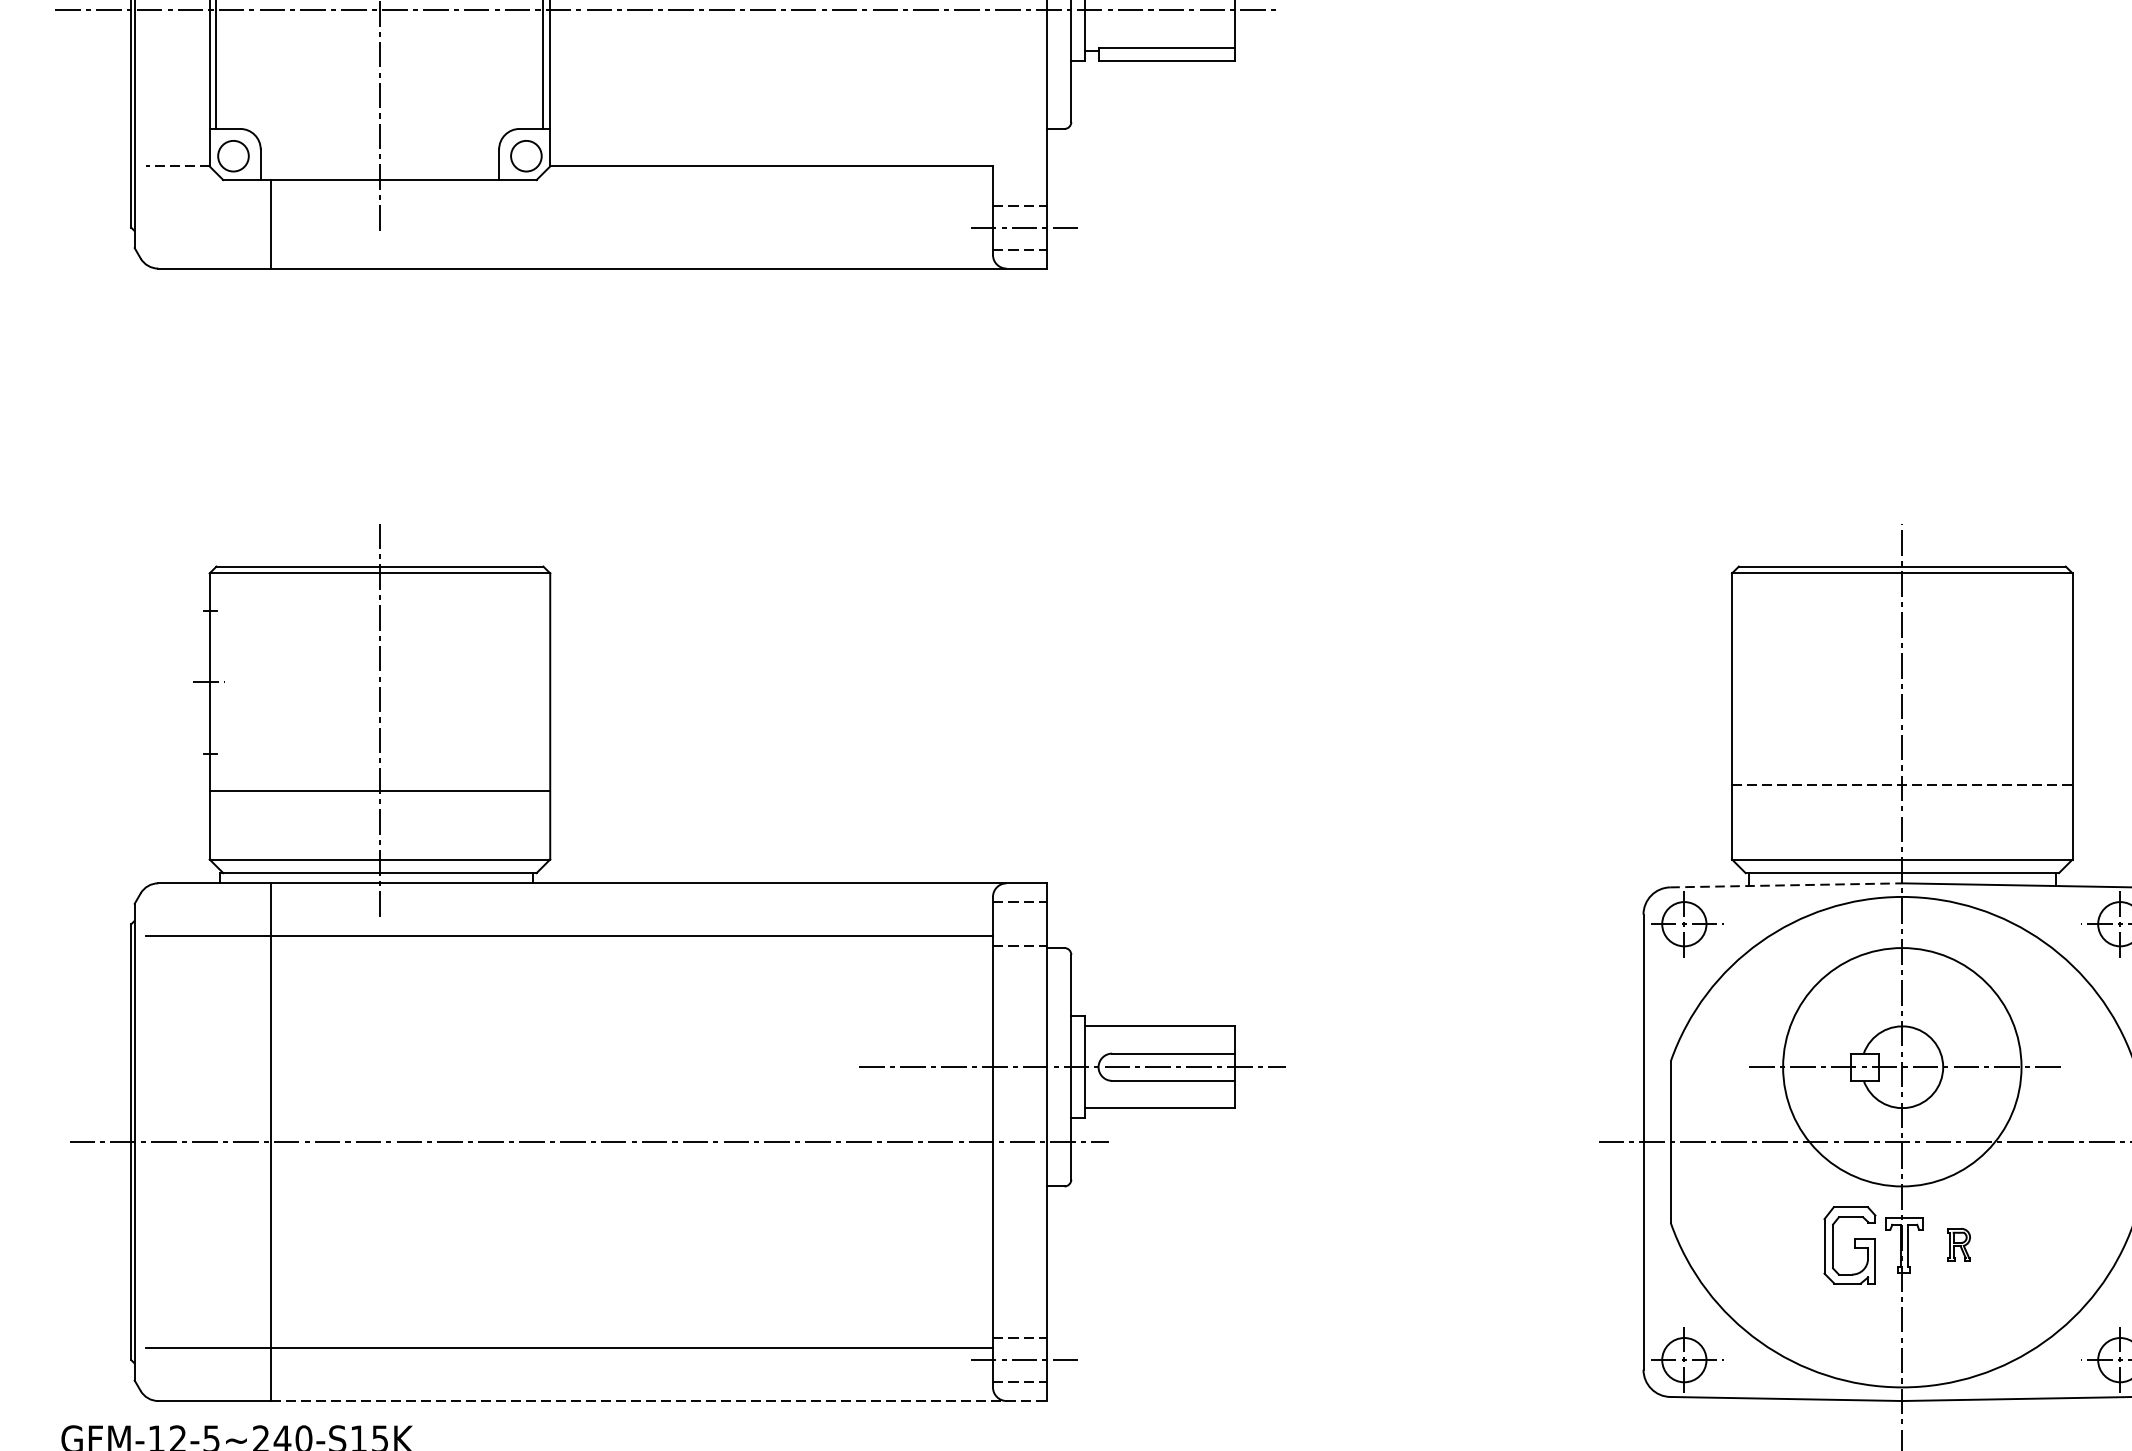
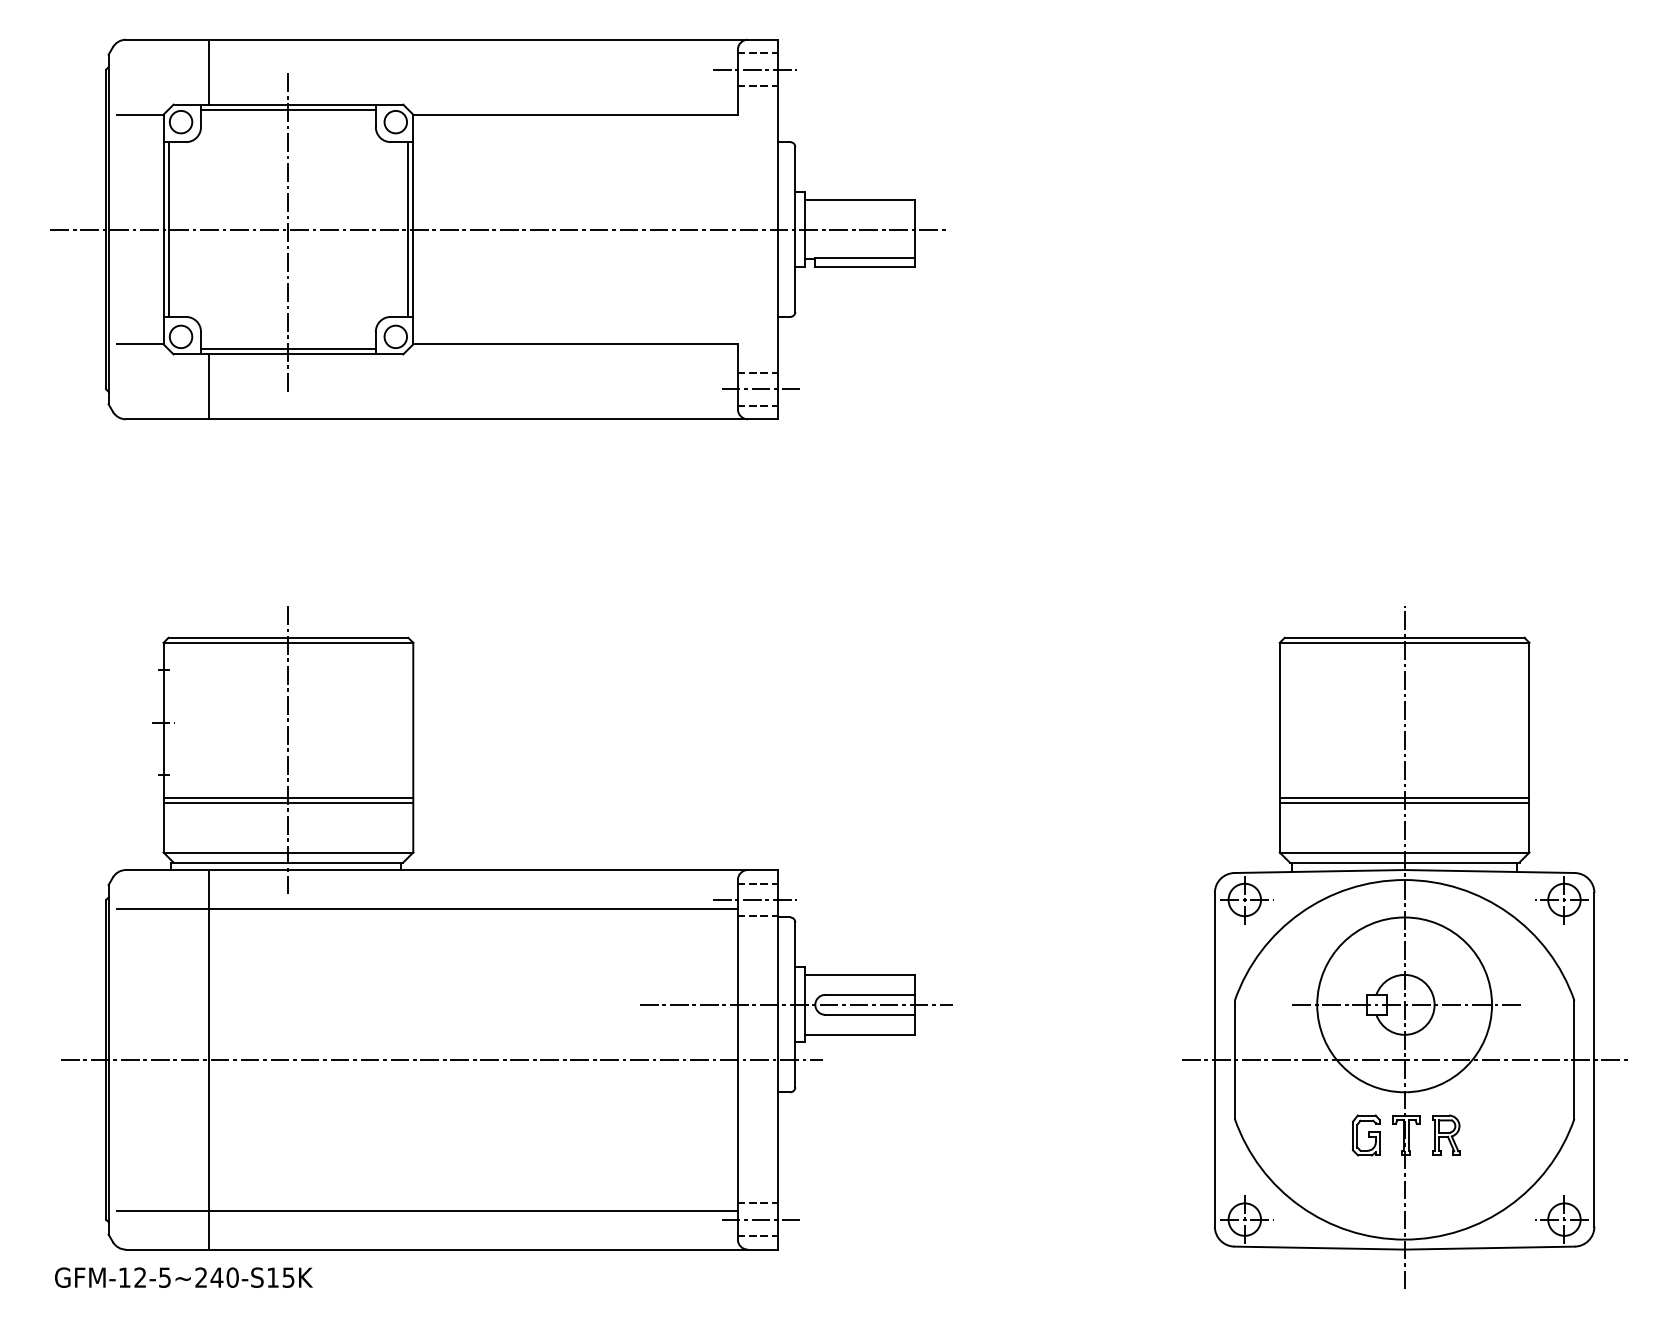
line: (178, 166) -> (140, 344), dashed -> solid
line: (380, 173) -> (288, 349), added
line: (380, 784) -> (288, 797), added
line: (1902, 784) -> (1404, 797), dashed -> solid
line: (1902, 791) -> (1404, 802), added
line: (1787, 885) -> (1320, 871), dashed -> solid
line: (1015, 924) -> (754, 900), added
part: (1959, 1244) -> (1446, 1134), size x1.67
part: (1850, 1245) -> (1366, 1135), size x0.71
line: (659, 1400) -> (493, 1249), dashed -> solid

